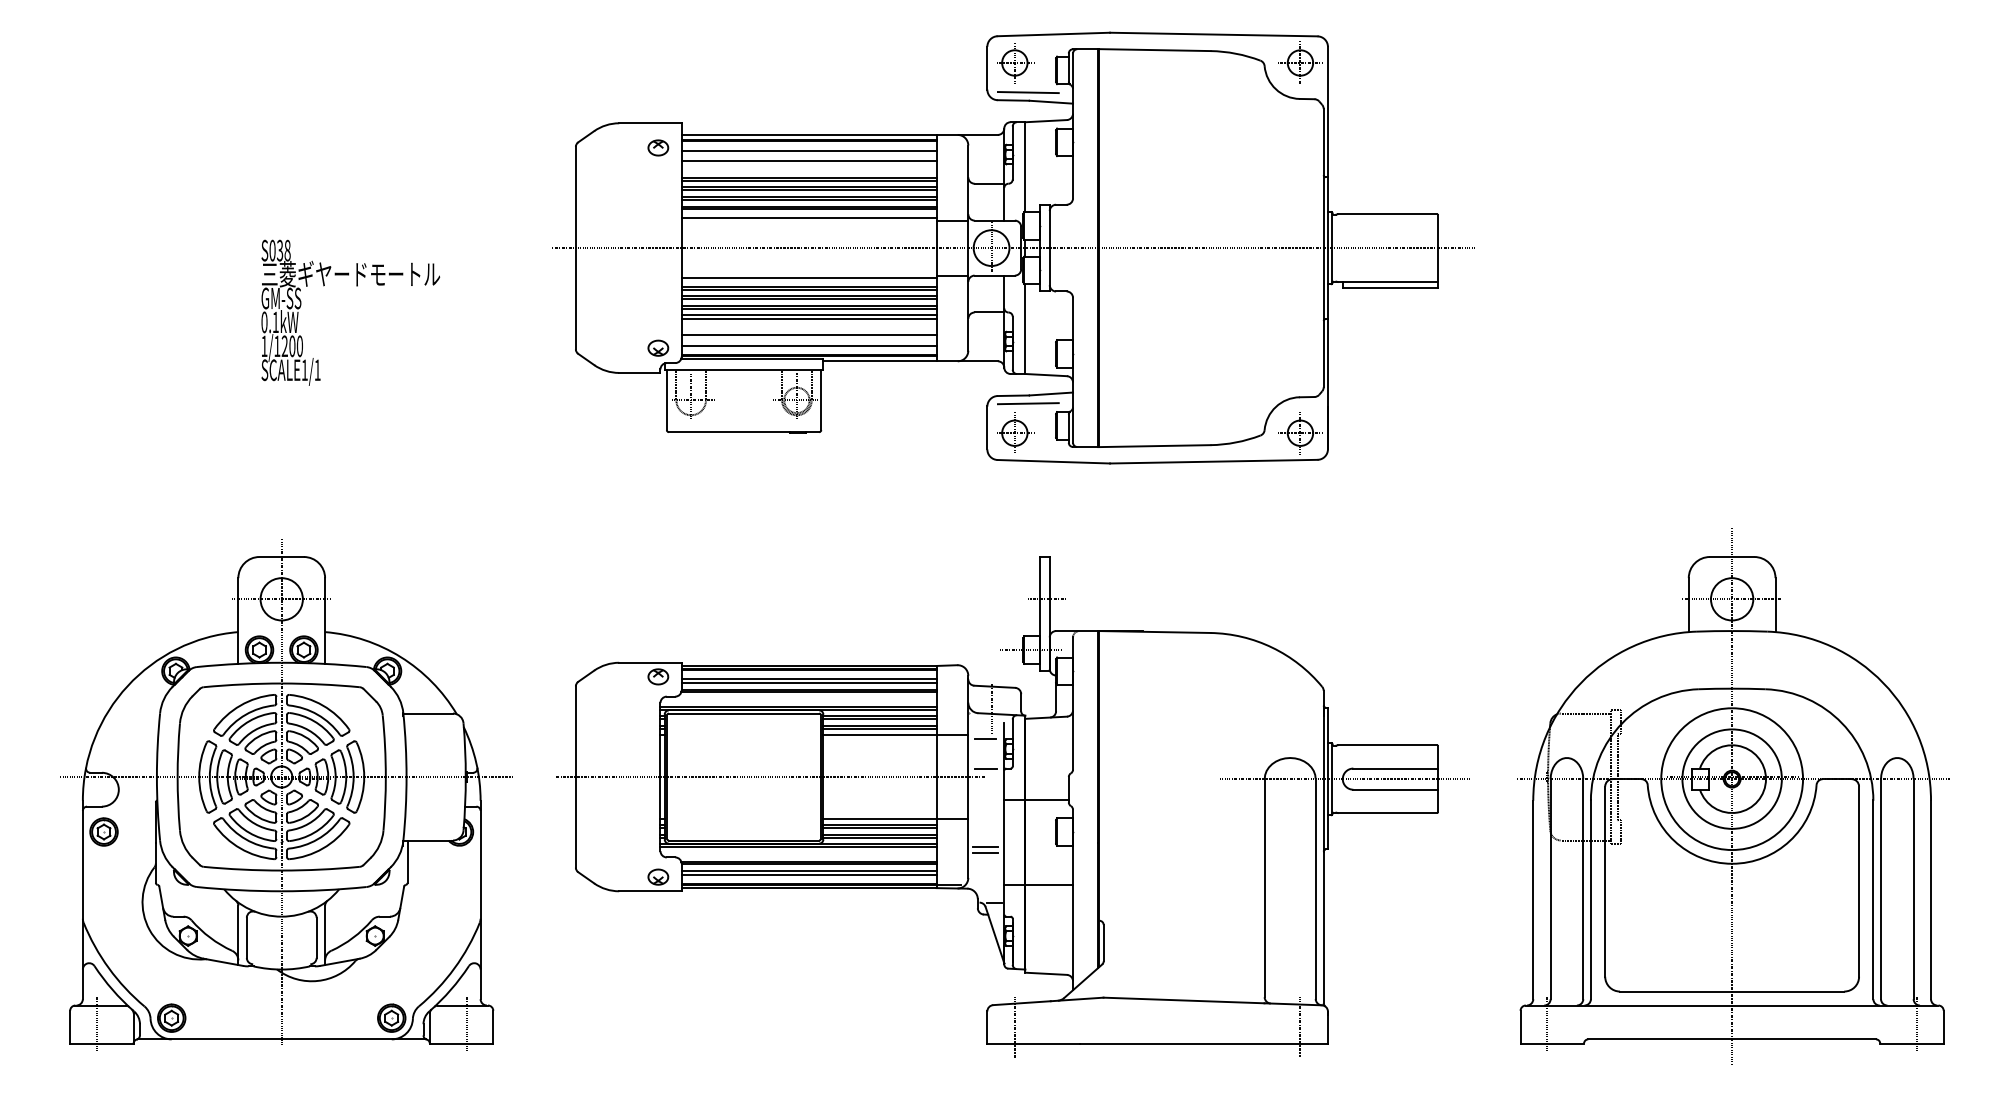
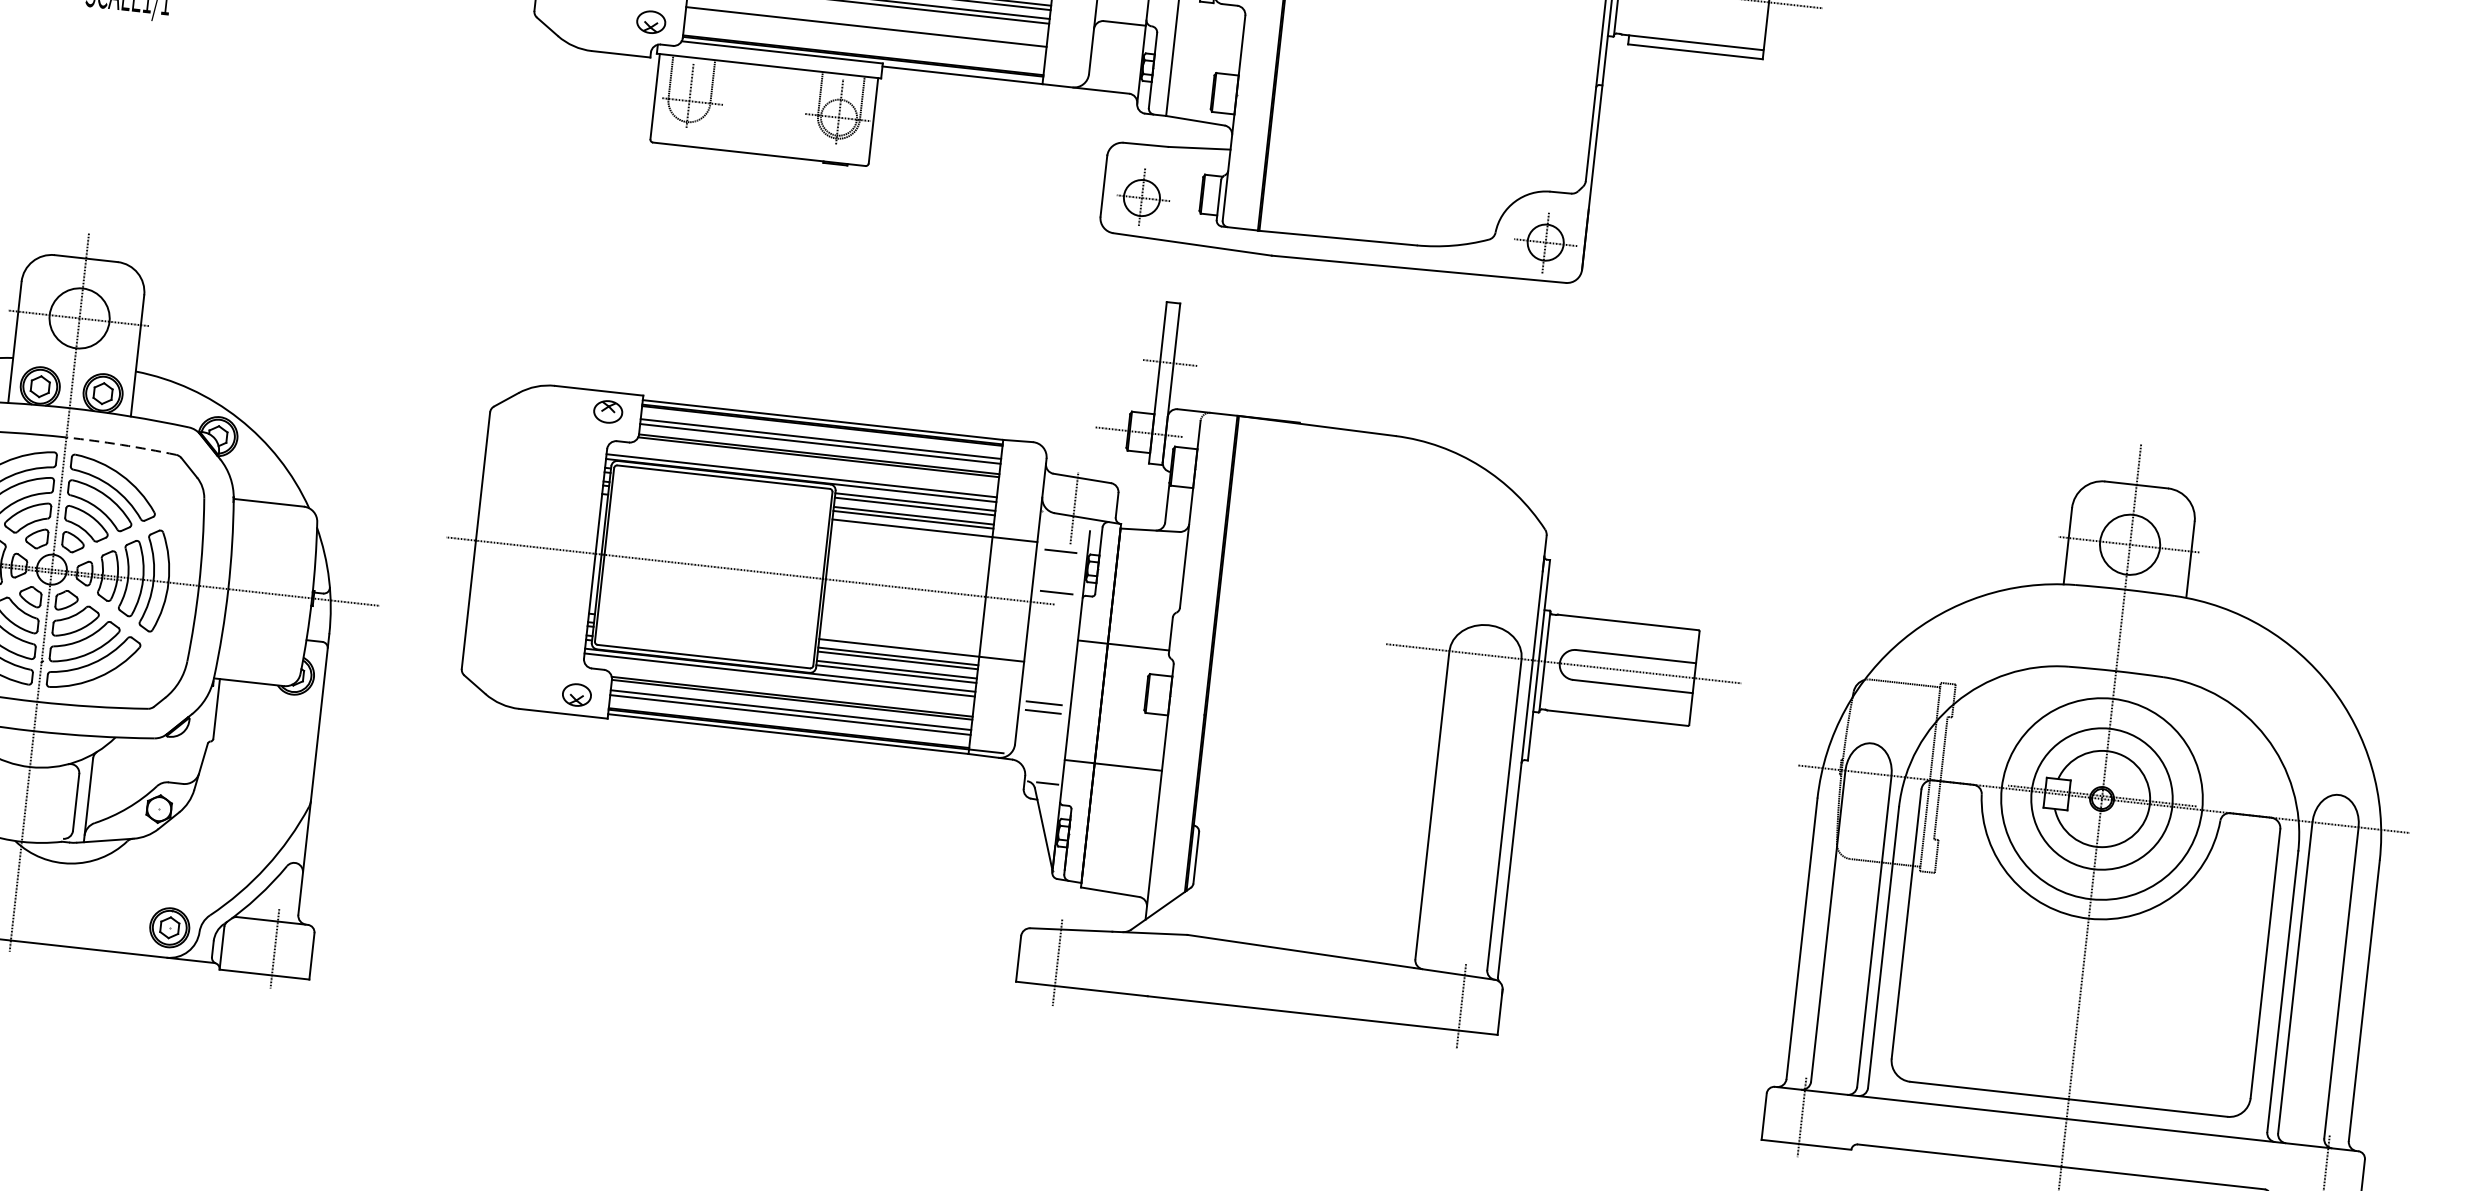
line: (808, 345) -> (863, 41), removed
line: (1027, 403) -> (1164, 157), removed
arc: (320, 684) -> (121, 444), solid -> dashed
part: (1012, 806) -> (1088, 650), moved

